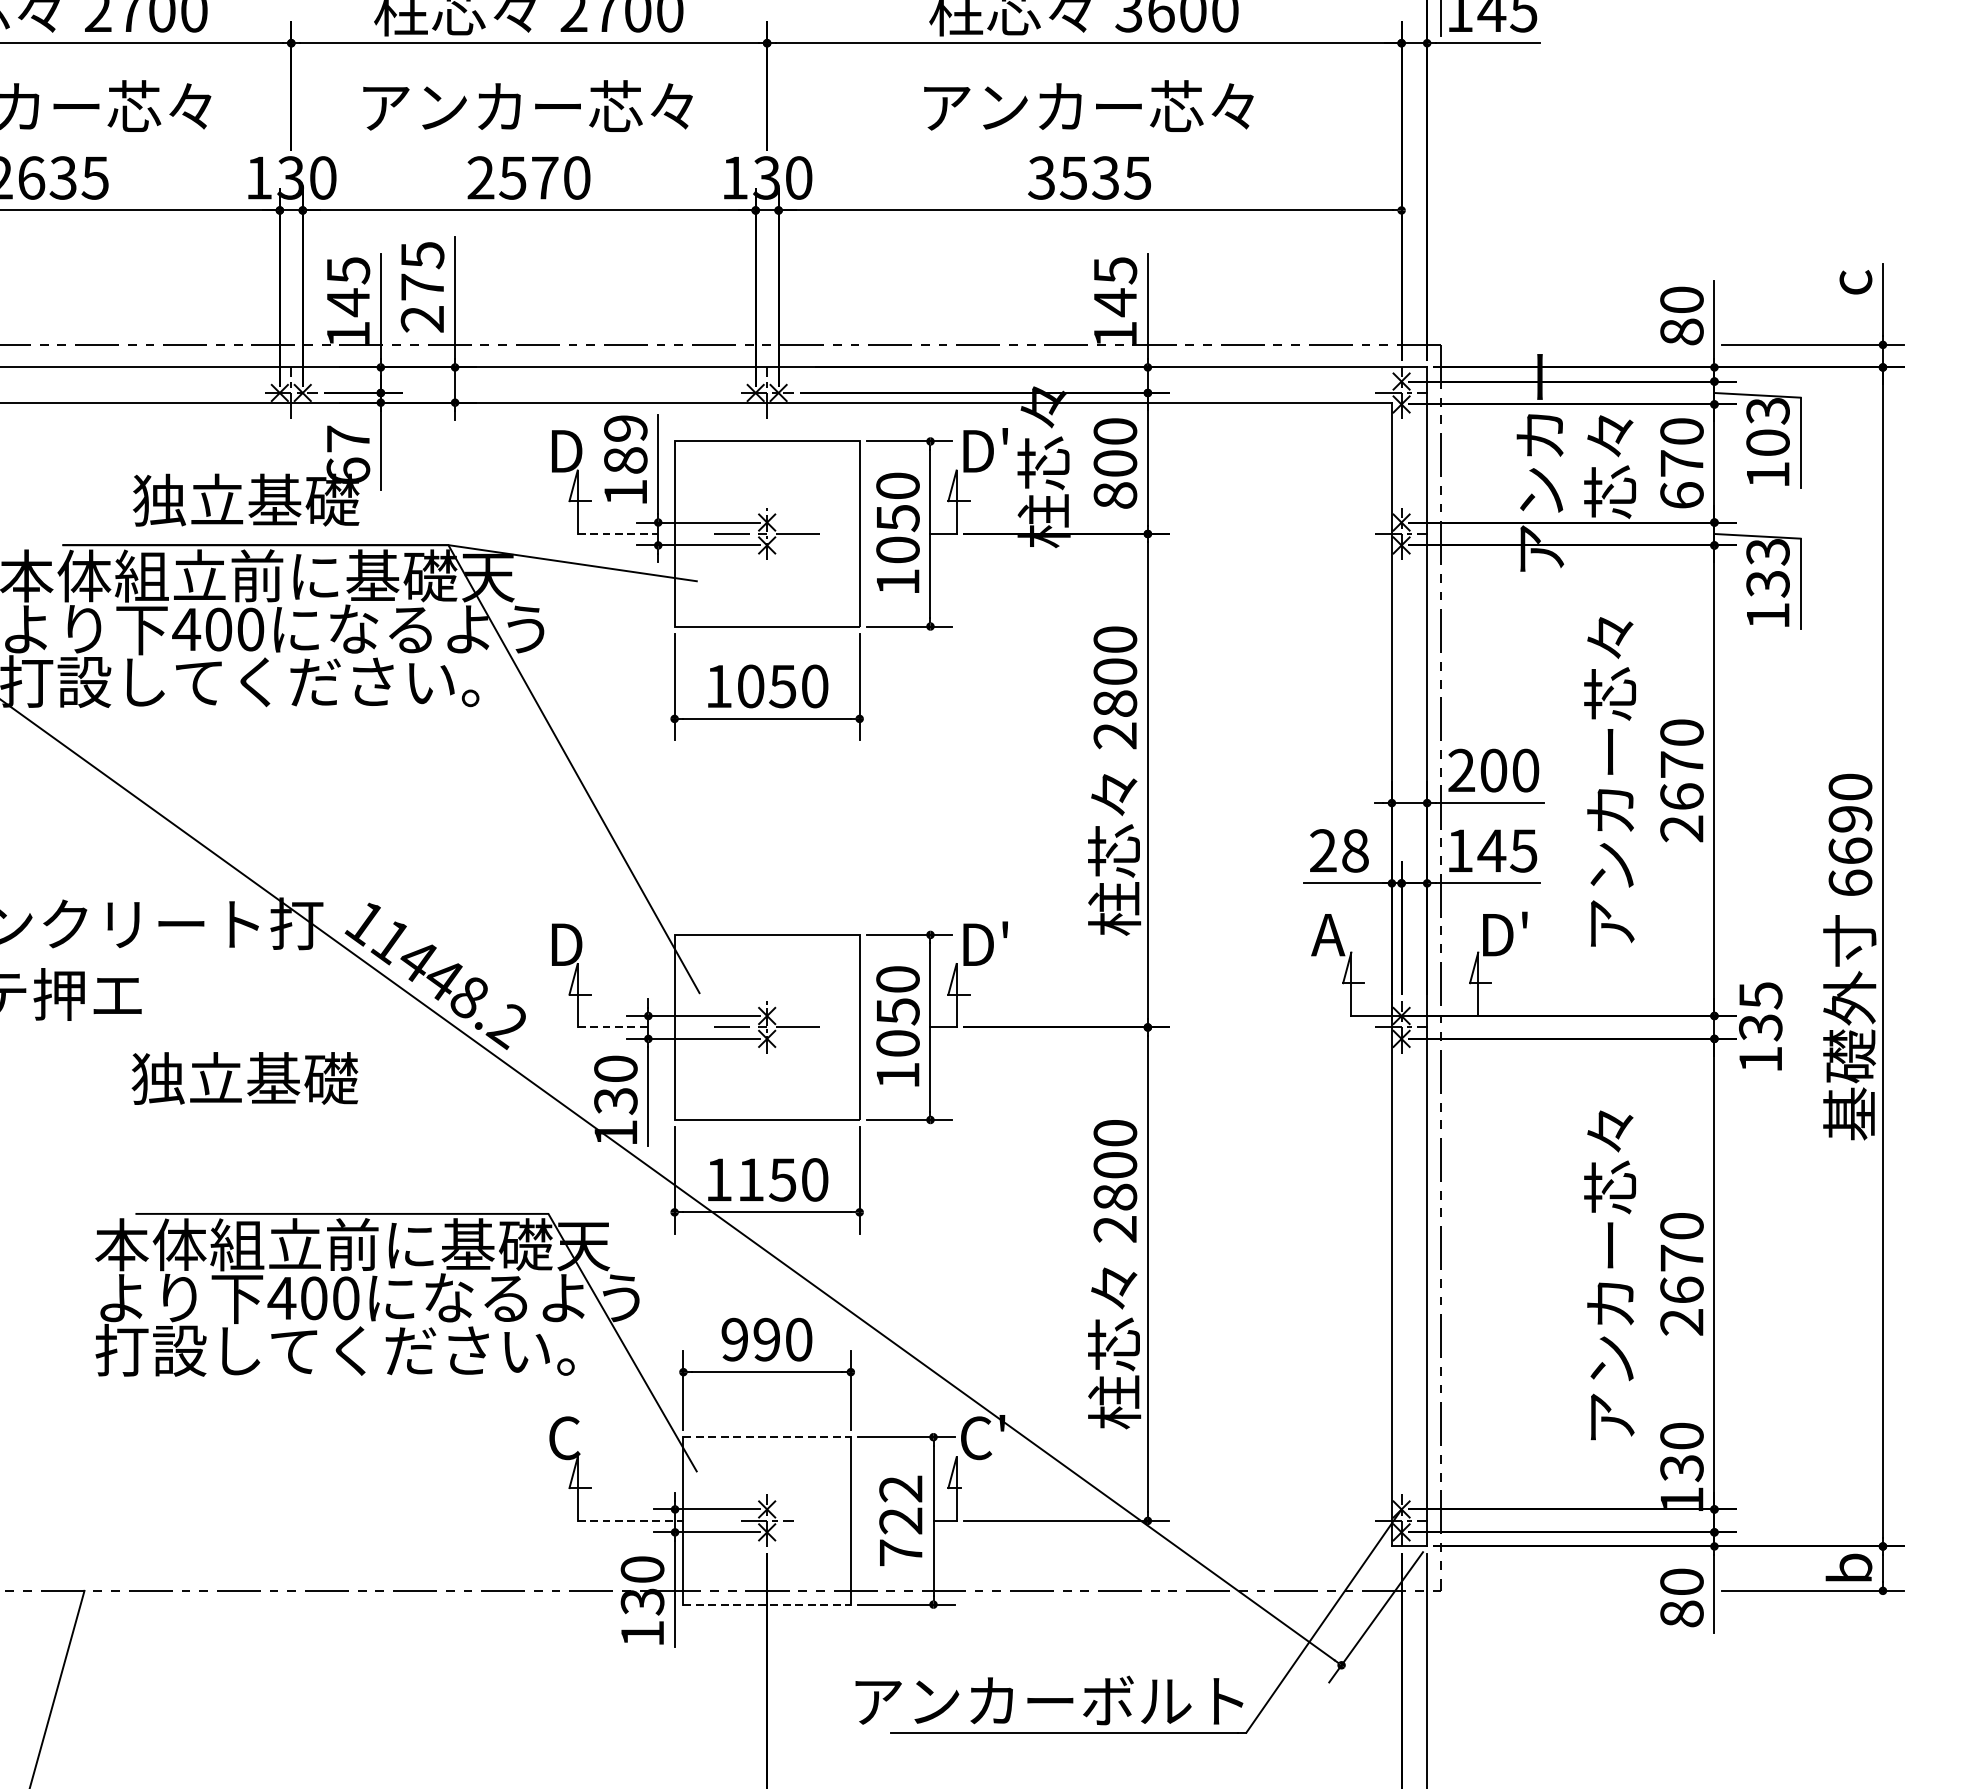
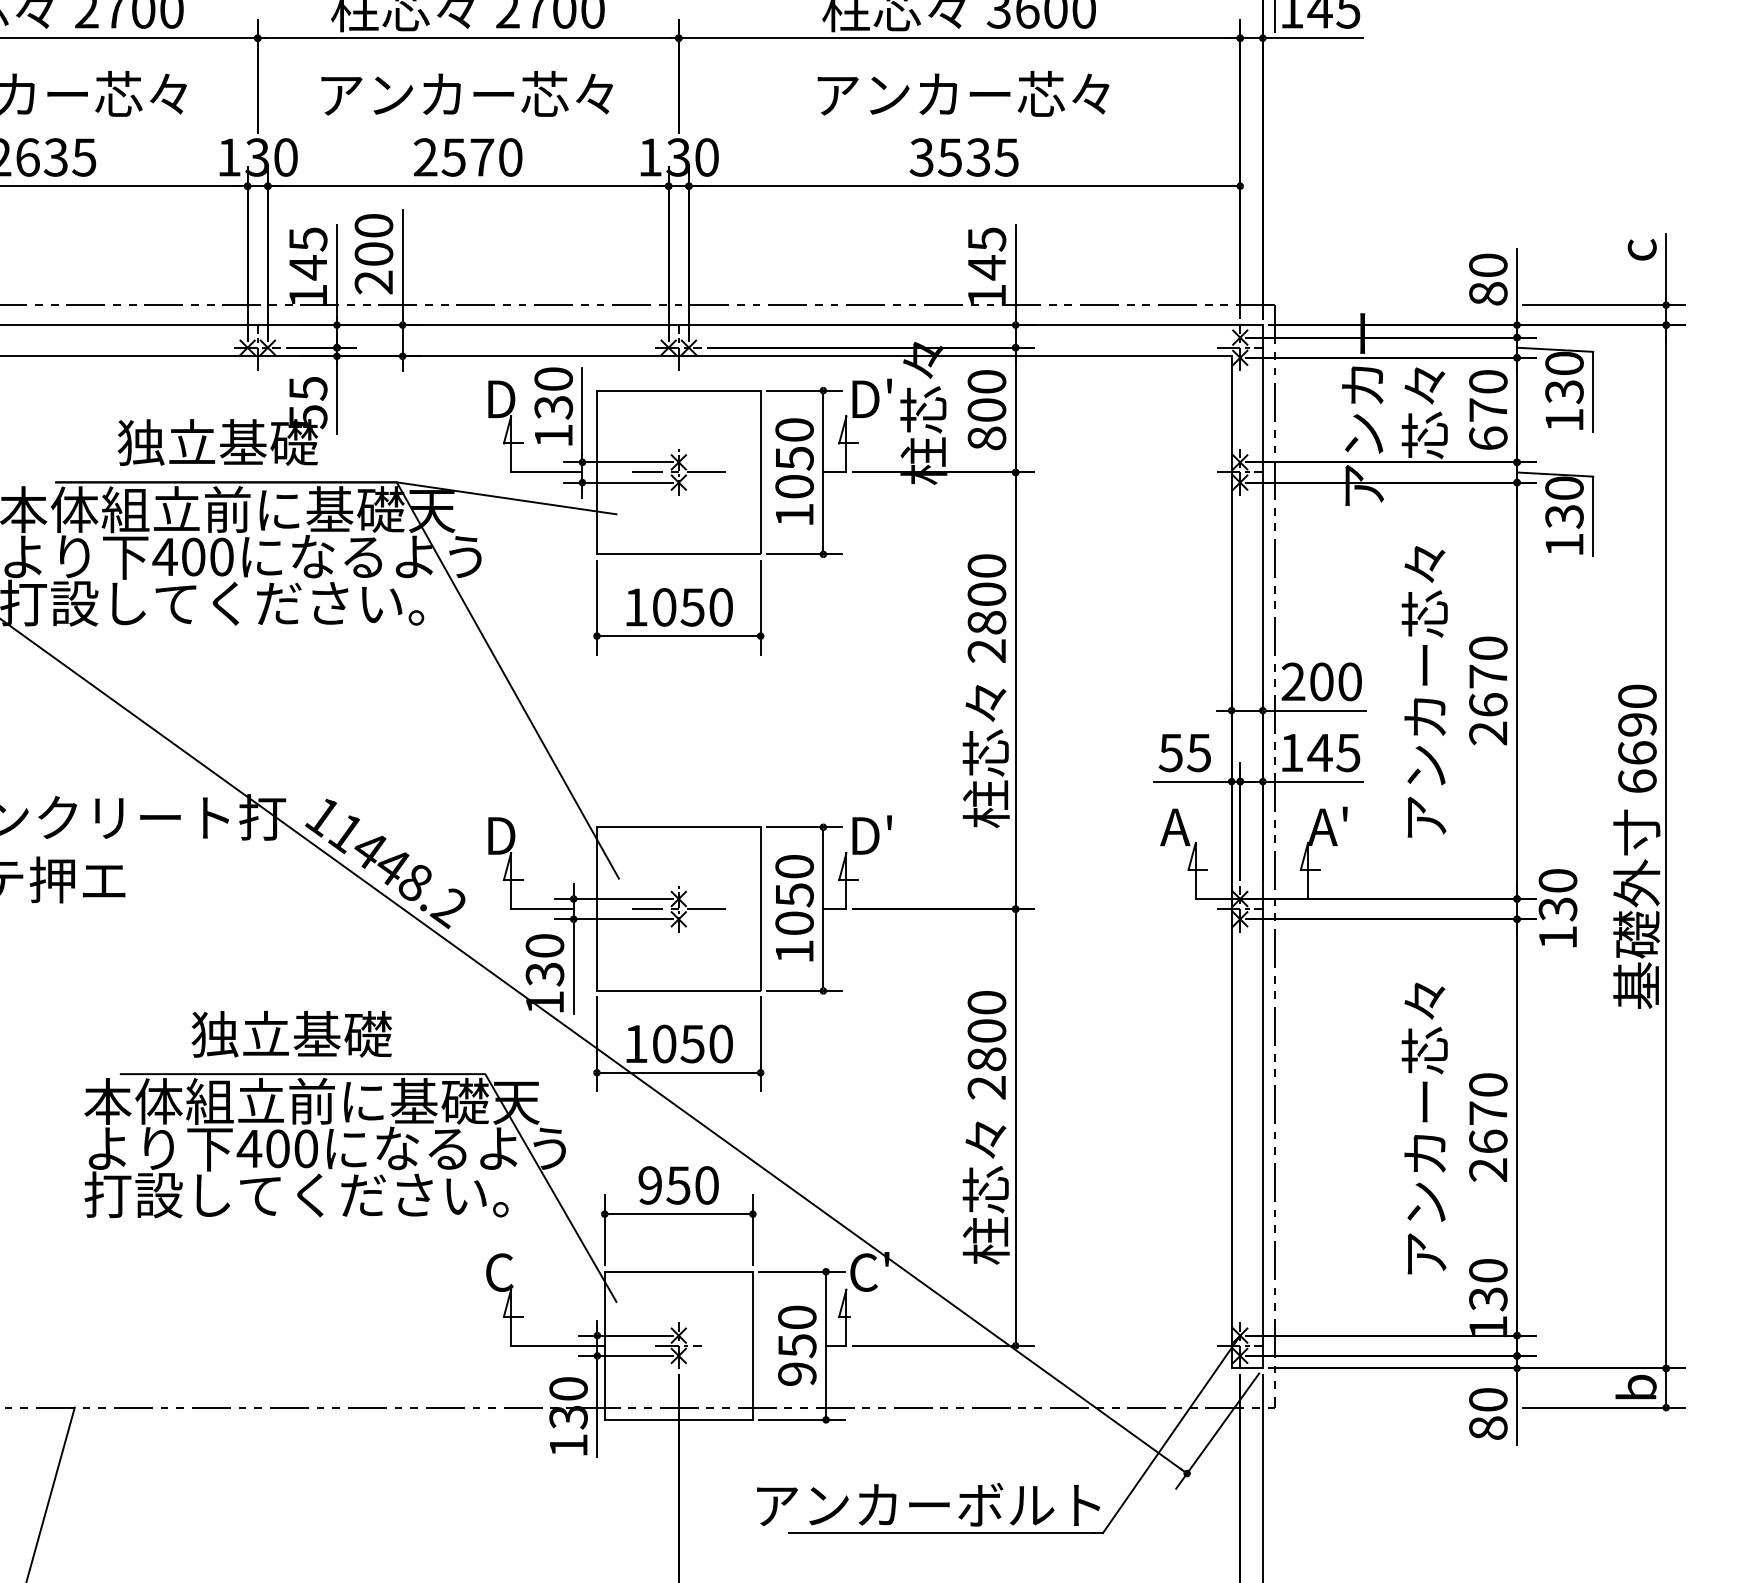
text: (422, 270) -> (373, 239), 275 -> 200
text: (1768, 426) -> (1564, 377), 103 -> 130
text: (625, 444) -> (553, 393), 189 -> 130
text: (348, 454) -> (308, 402), 67 -> 55
line: (617, 533) -> (546, 472), dashed -> solid
text: (1768, 552) -> (1564, 488), 133 -> 130
text: (1338, 850) -> (1184, 752), 28 -> 55
text: (1503, 934) -> (1330, 826), D' -> A'
text: (1760, 996) -> (1557, 881), 135 -> 130
line: (613, 1027) -> (542, 909), dashed -> solid
text: (244, 1078) -> (291, 1034), moved
text: (750, 1179) -> (664, 1043), 1150 -> 1050
text: (766, 1339) -> (678, 1185), 990 -> 950
line: (767, 1436) -> (679, 1271), dashed -> solid
line: (630, 1520) -> (557, 1345), dashed -> solid
text: (901, 1520) -> (797, 1345), 722 -> 950
line: (767, 1604) -> (679, 1419), dashed -> solid

